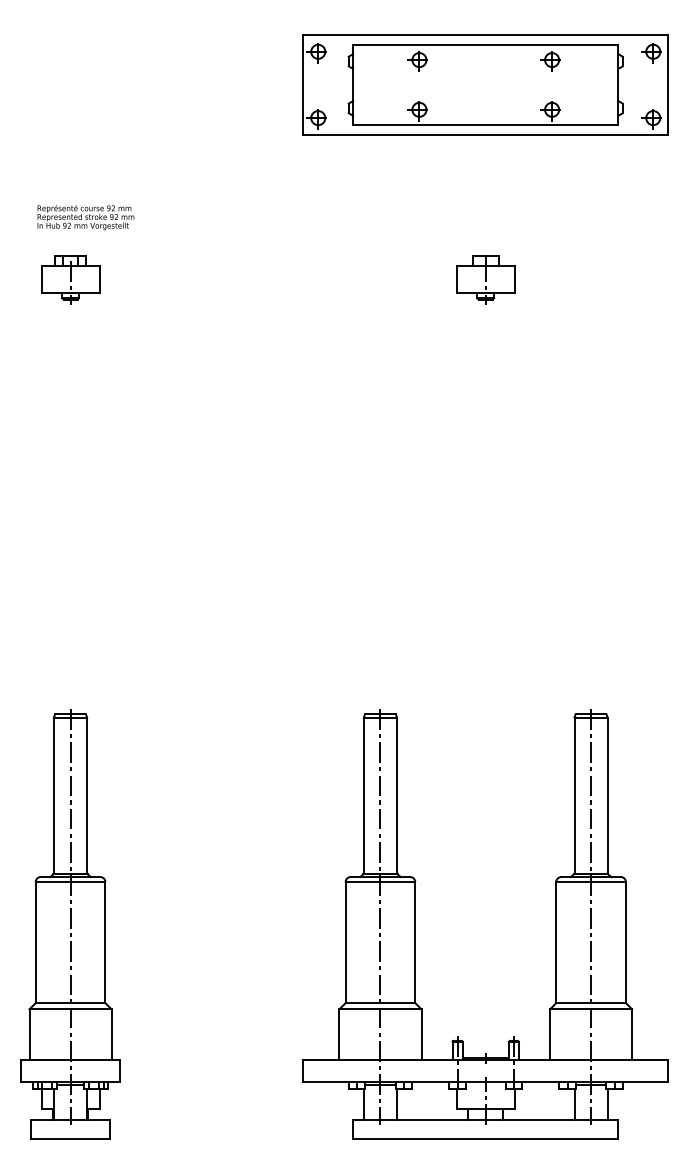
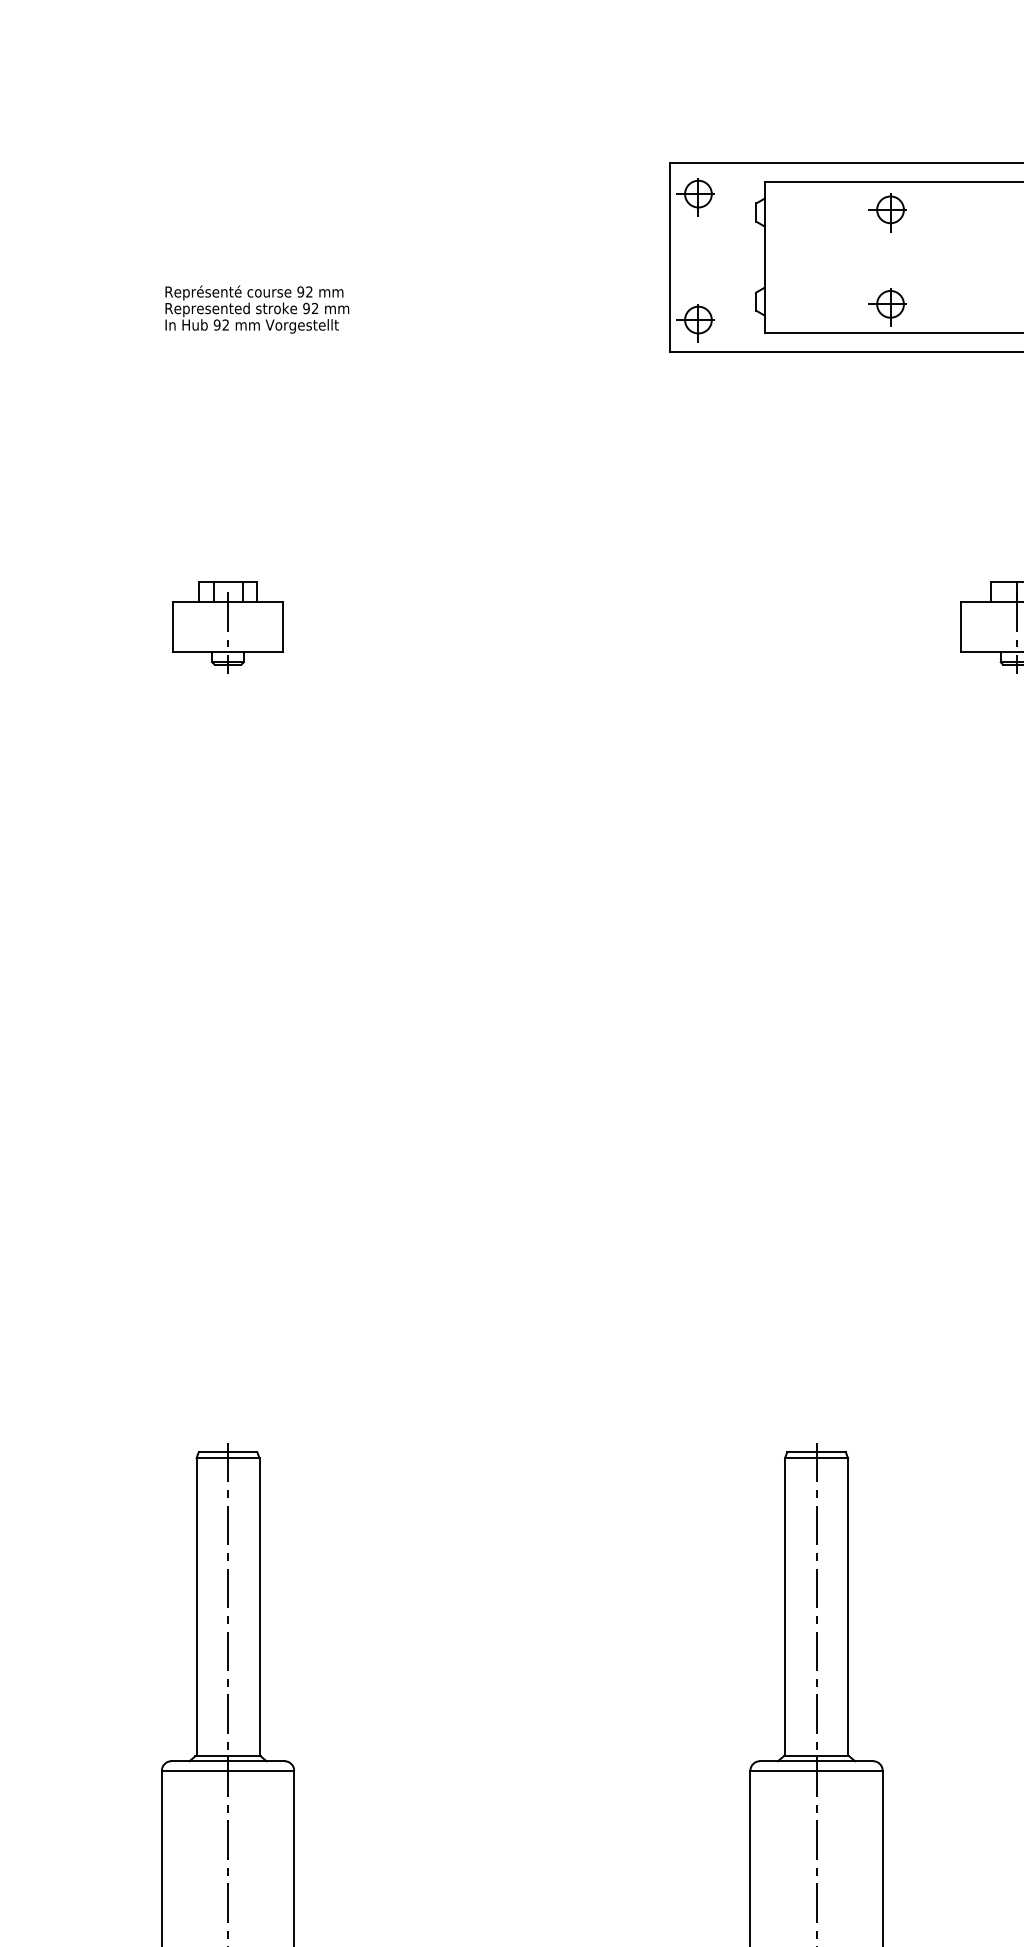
text: (85, 217) -> (256, 309), moved

